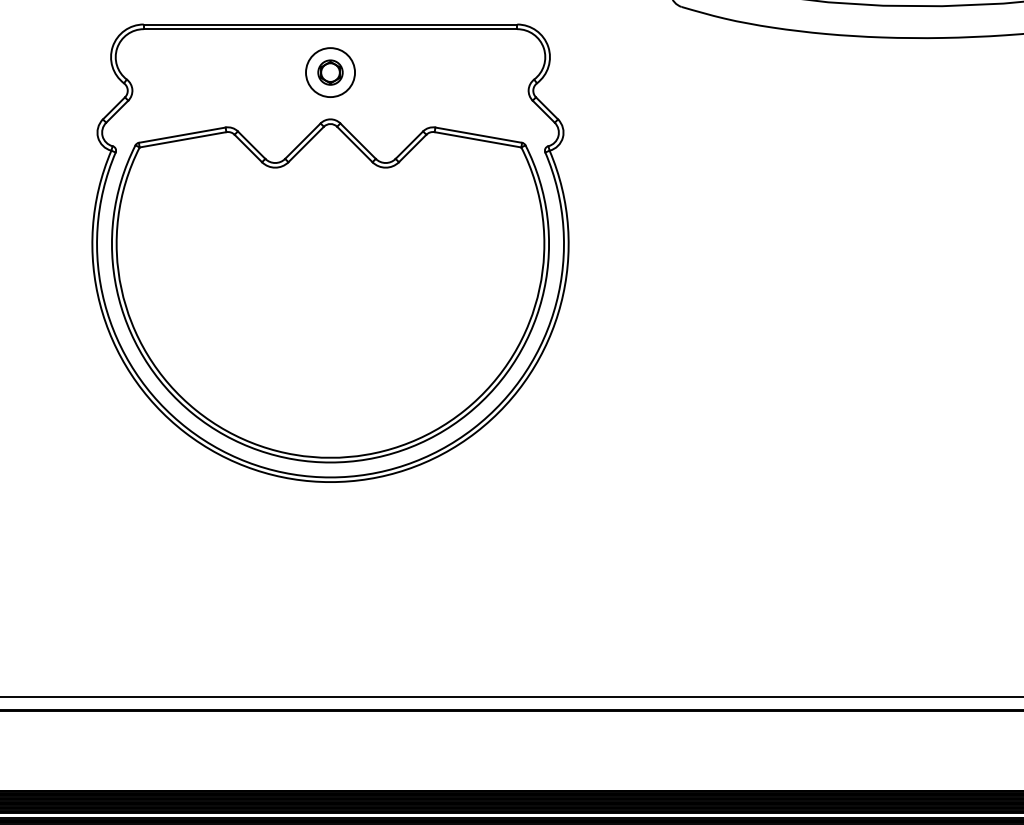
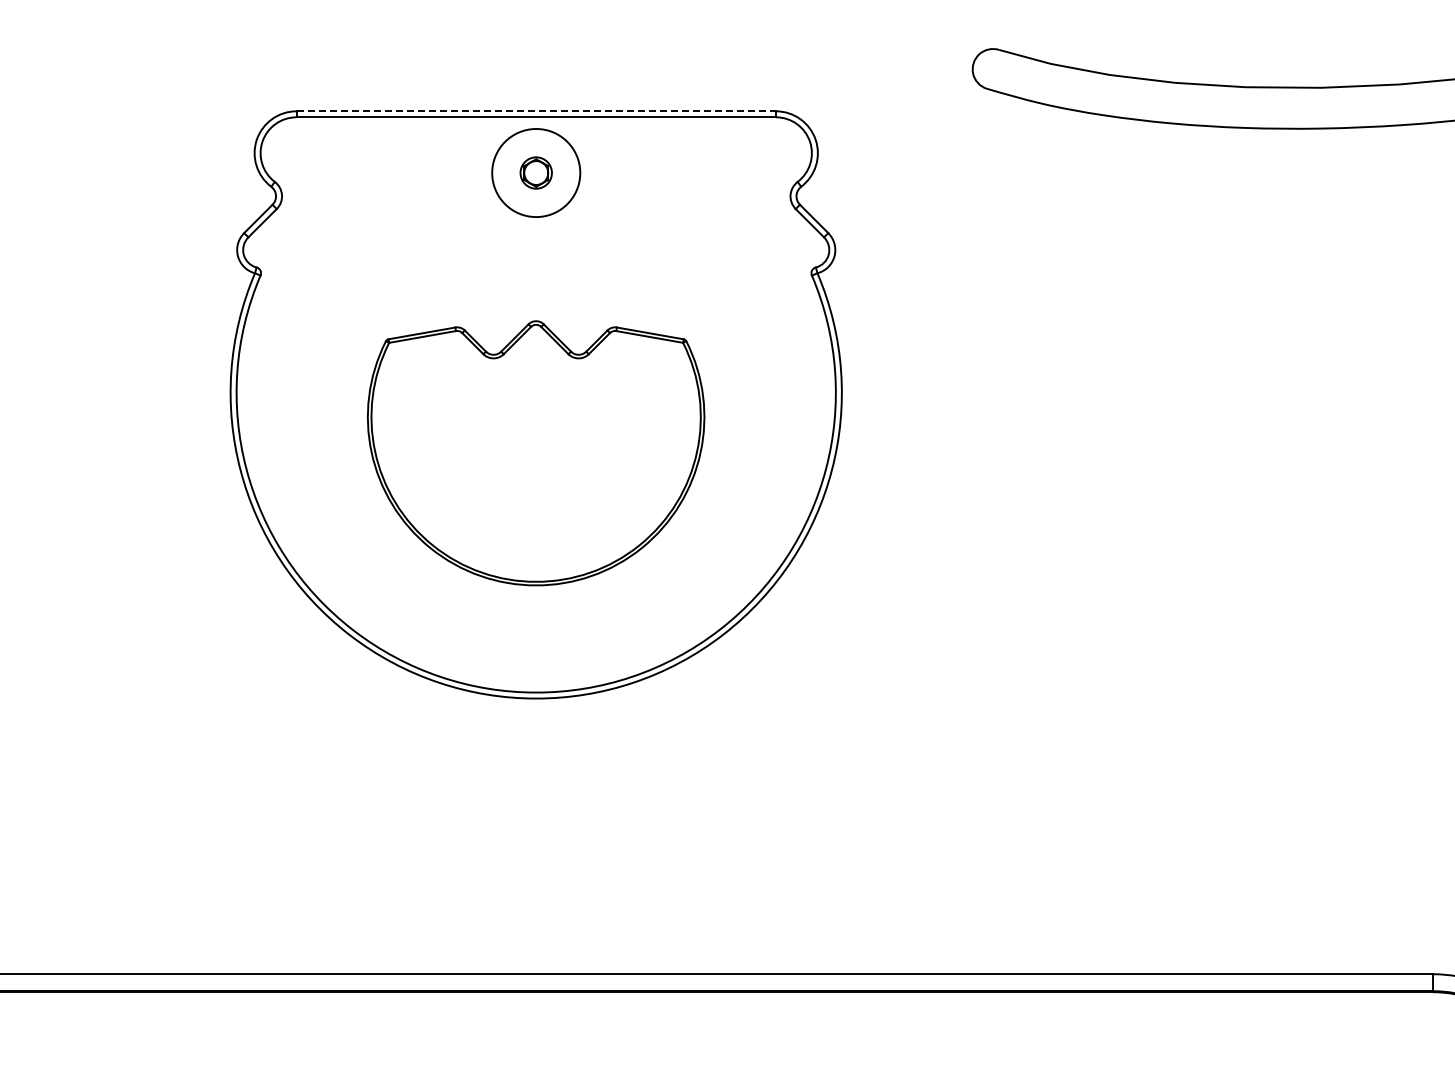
line: (330, 24) -> (536, 111), solid -> dashed
circle: (329, 72) -> (535, 172), size x1.4
part: (329, 291) -> (535, 453), size x0.6

